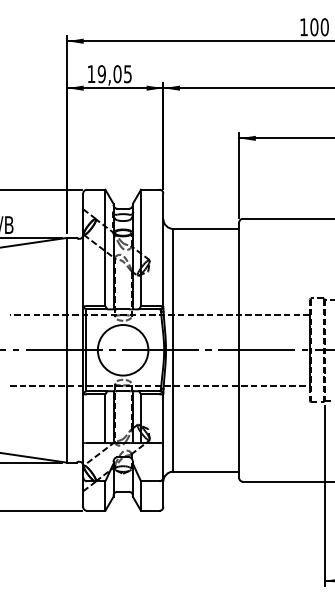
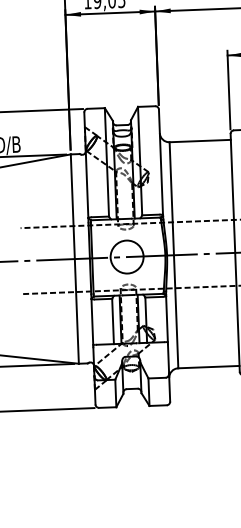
circle: (122, 350) -> (126, 257), size x0.7

